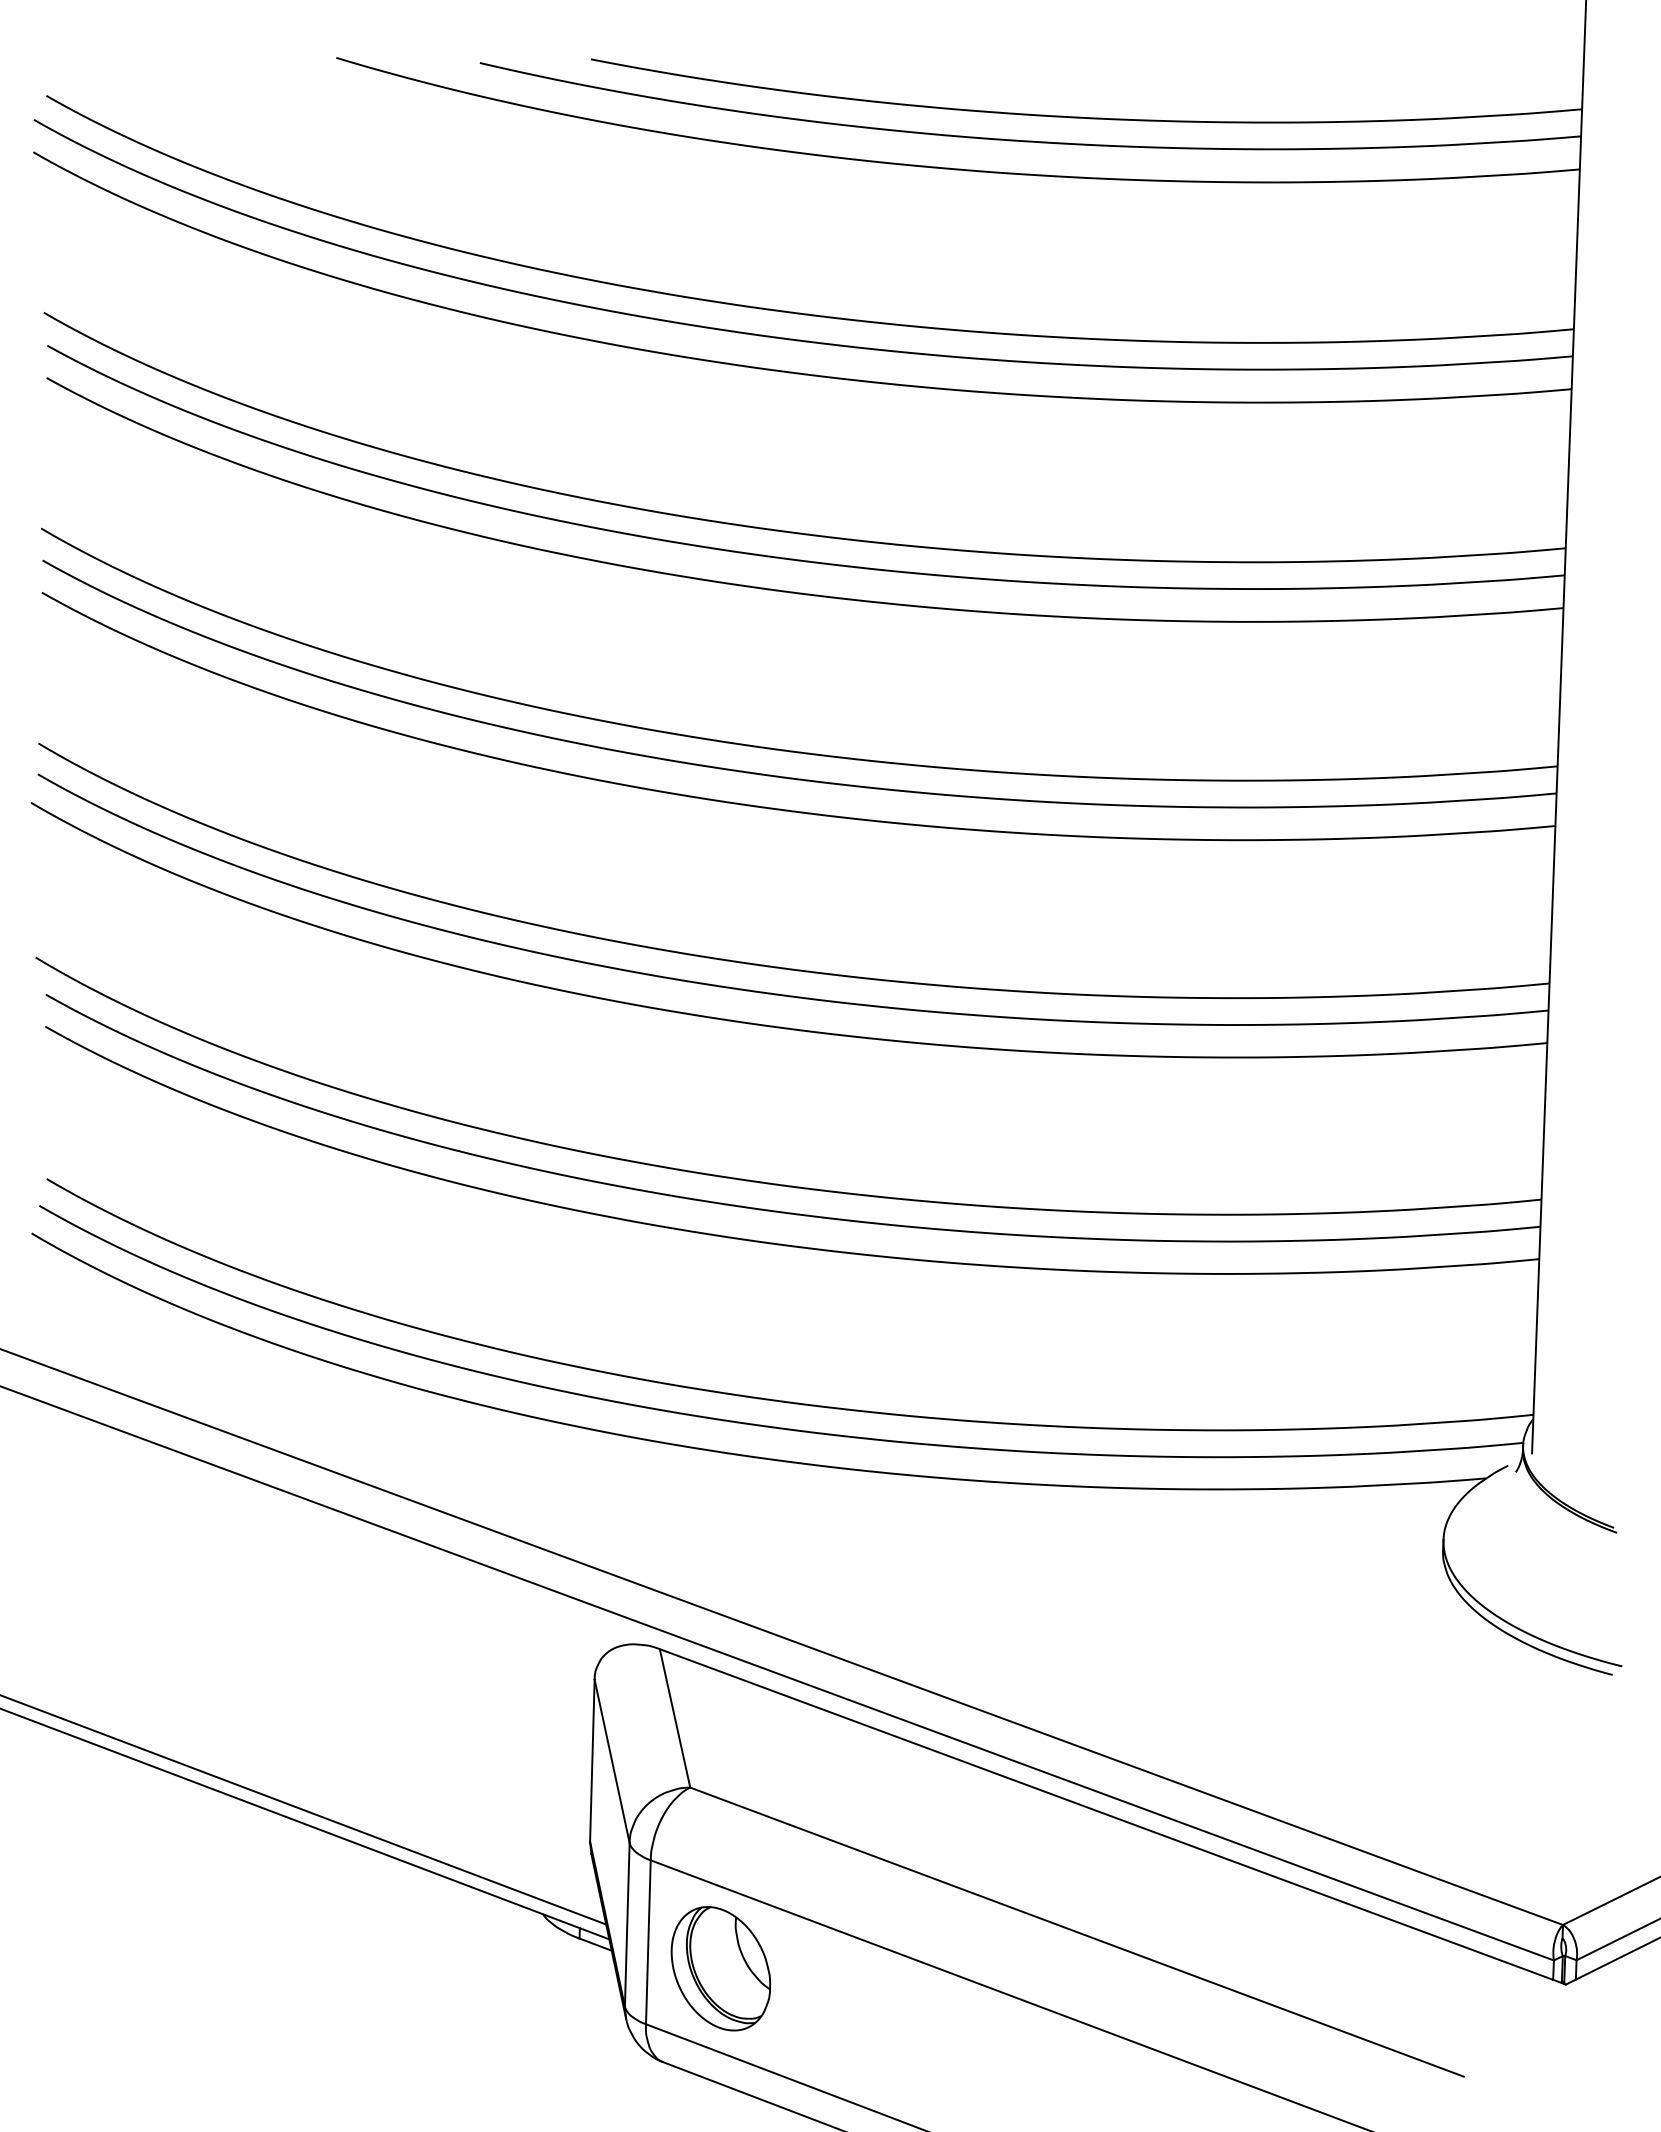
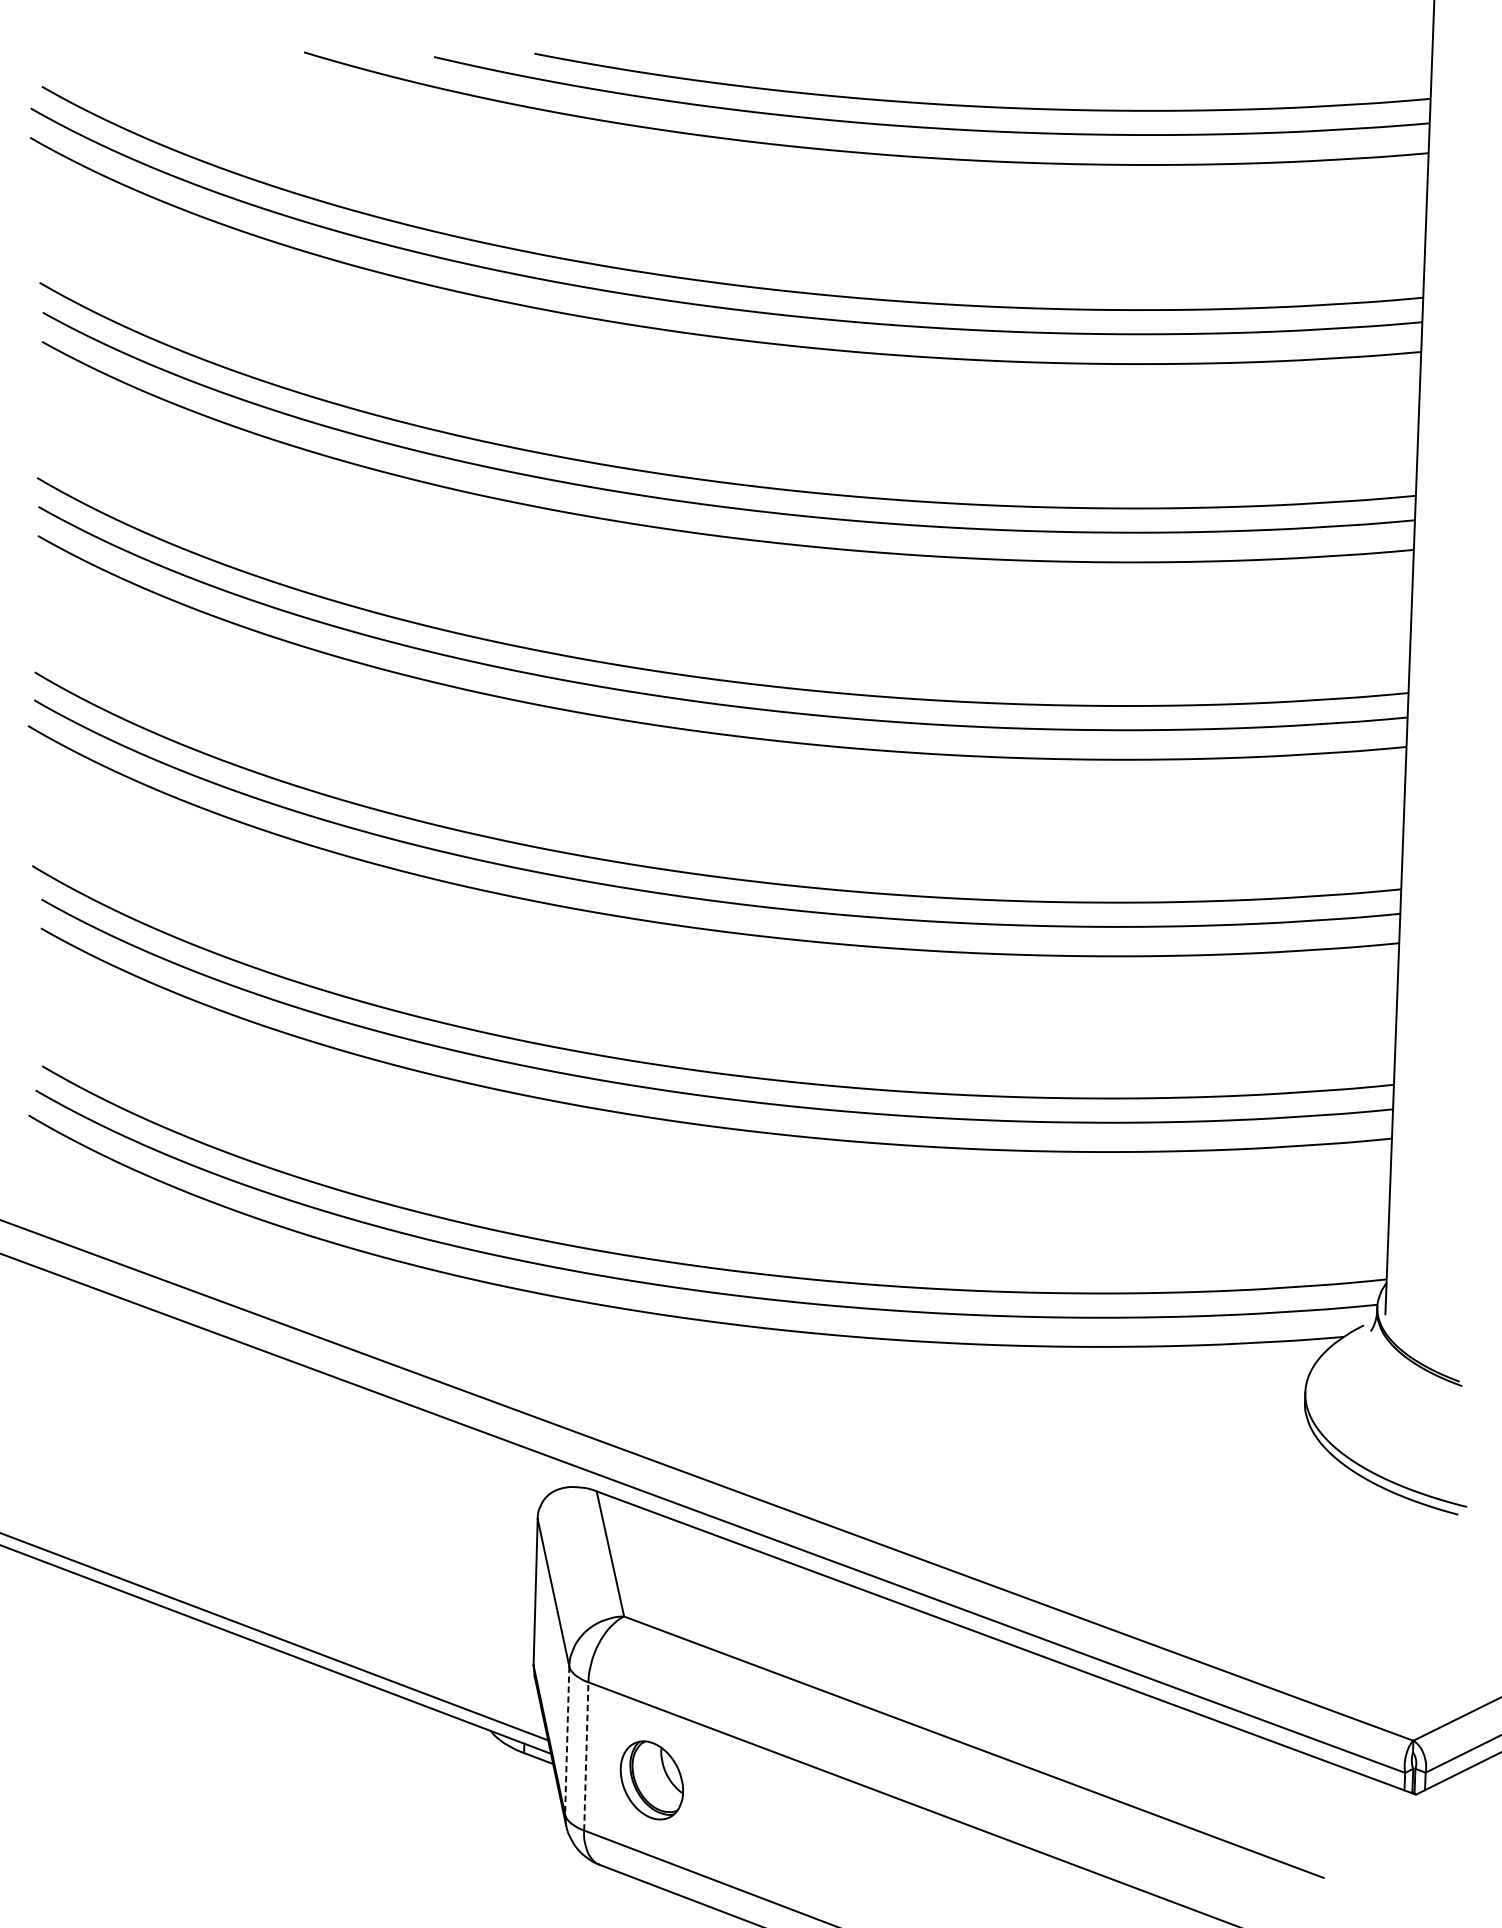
line: (627, 1924) -> (567, 1740), solid -> dashed
line: (648, 1942) -> (586, 1756), solid -> dashed
part: (720, 1968) -> (651, 1780), size x0.7

